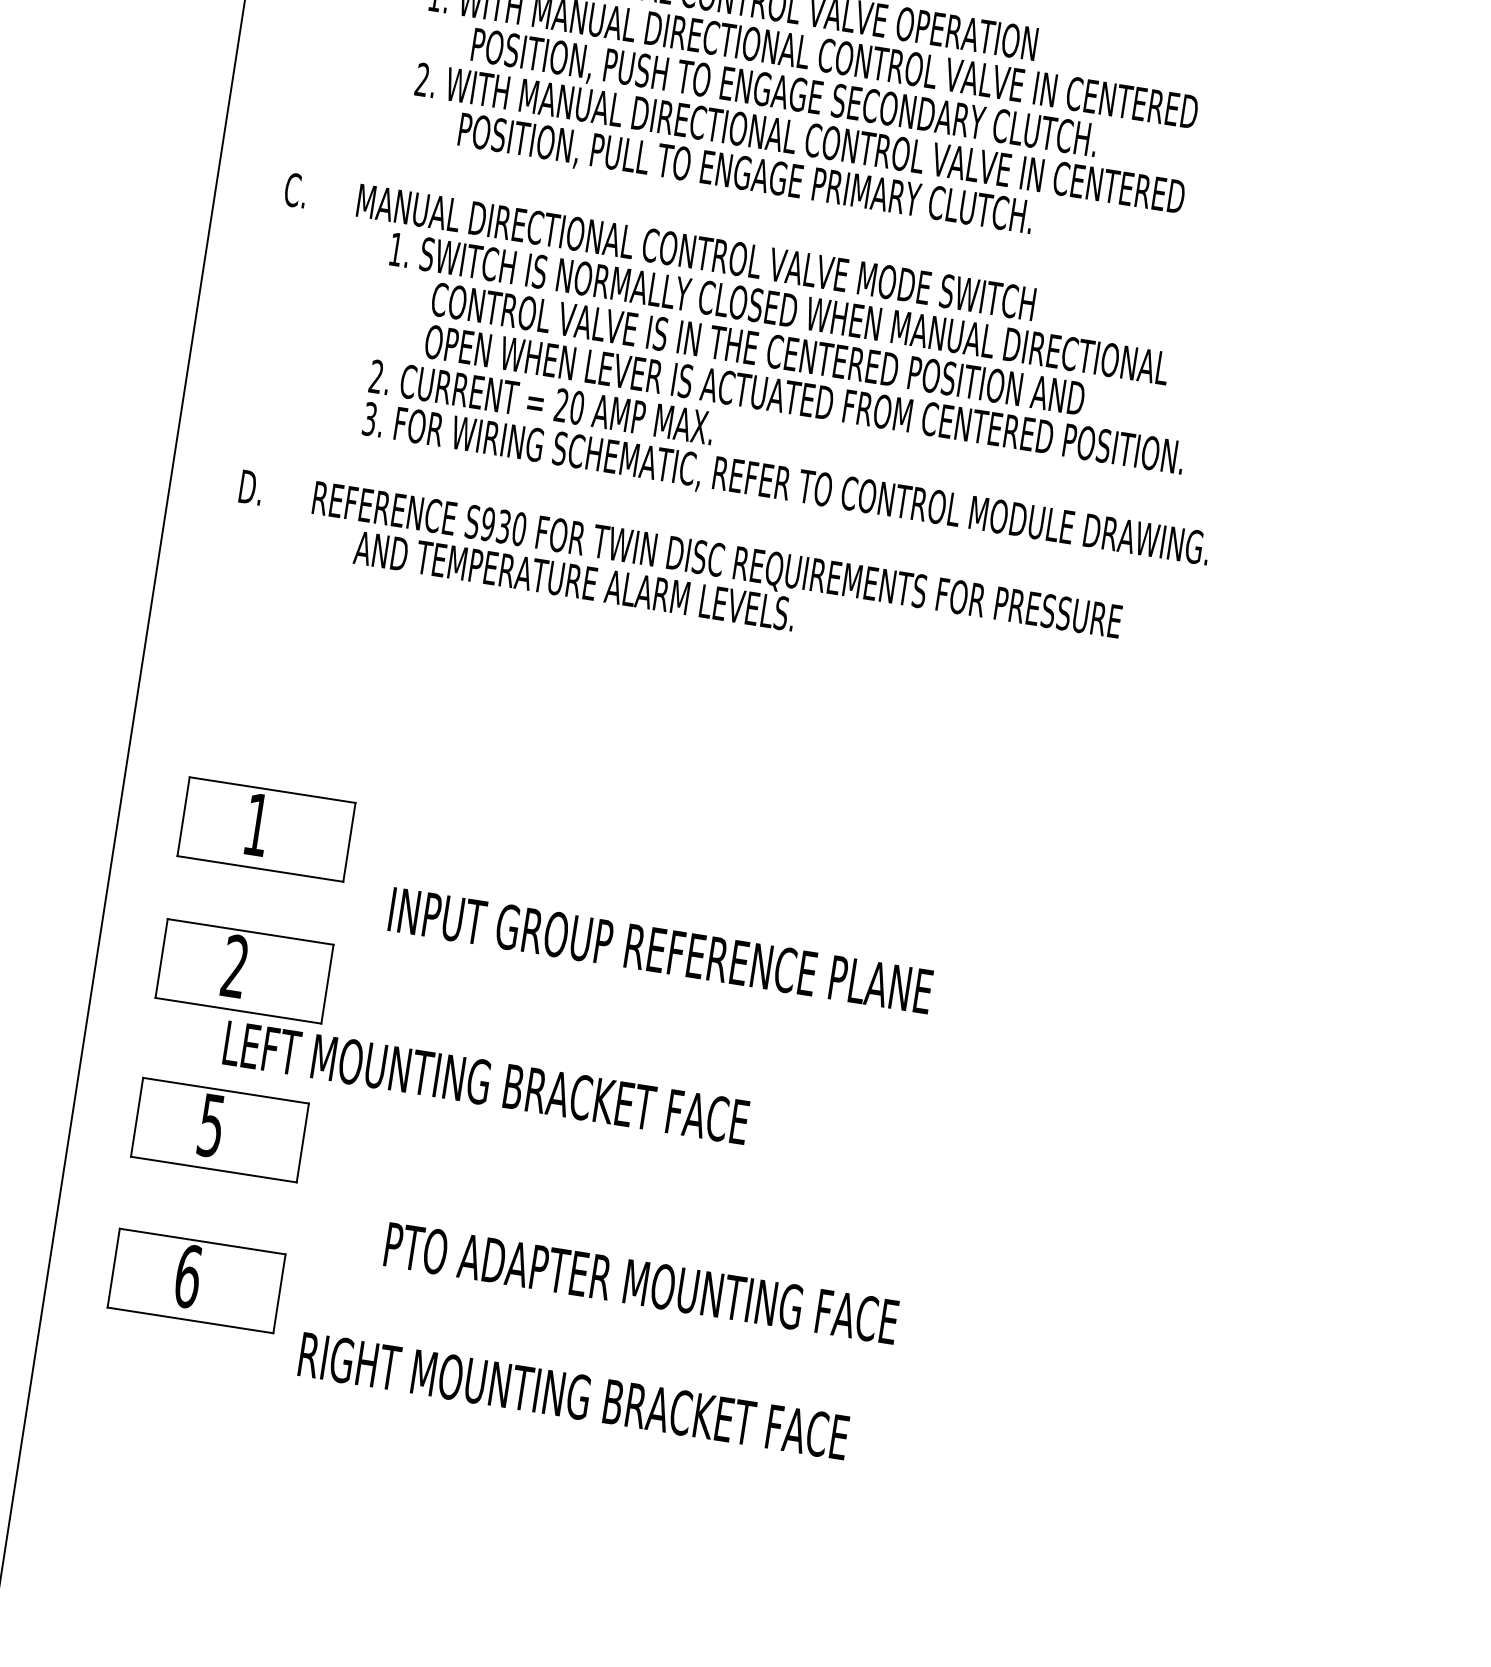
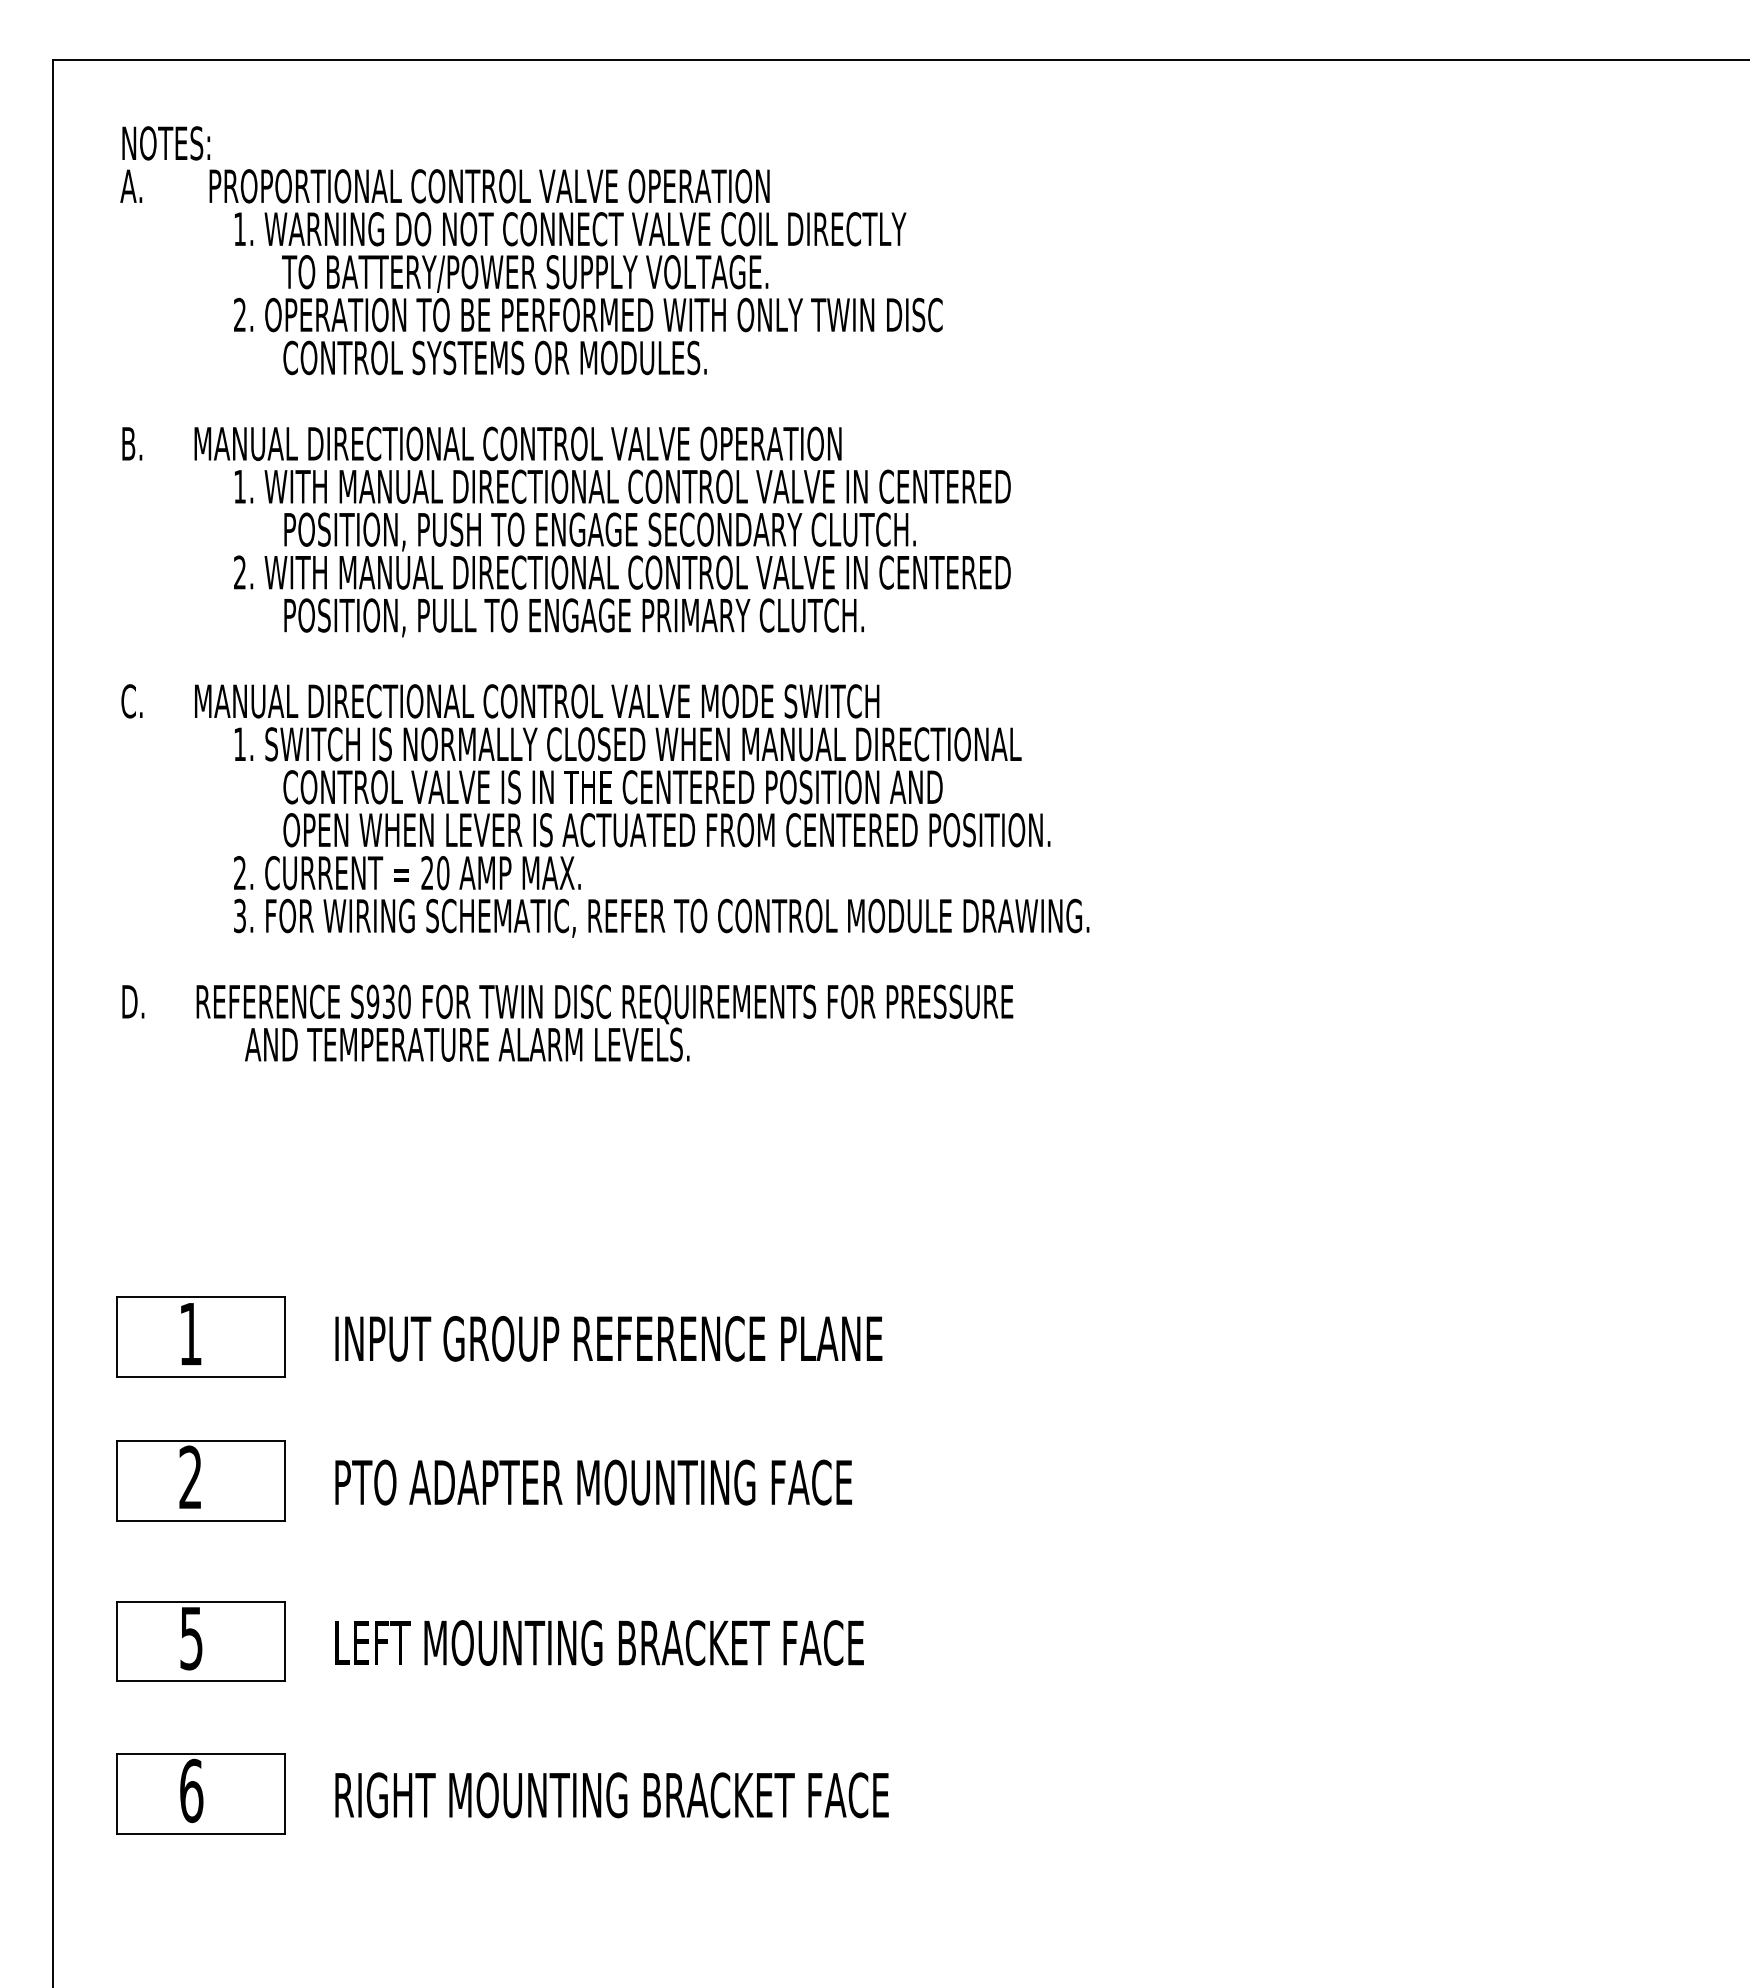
text: (660, 950) -> (608, 1338), moved
text: (486, 1082) -> (599, 1642), moved
text: (641, 1283) -> (593, 1482), moved
text: (573, 1396) -> (611, 1795), moved

